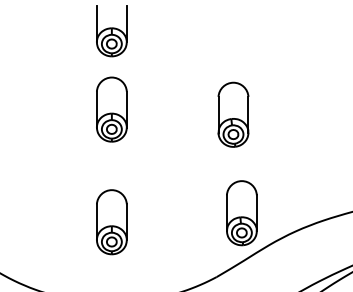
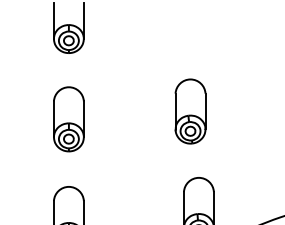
part: (111, 109) -> (68, 119), moved

